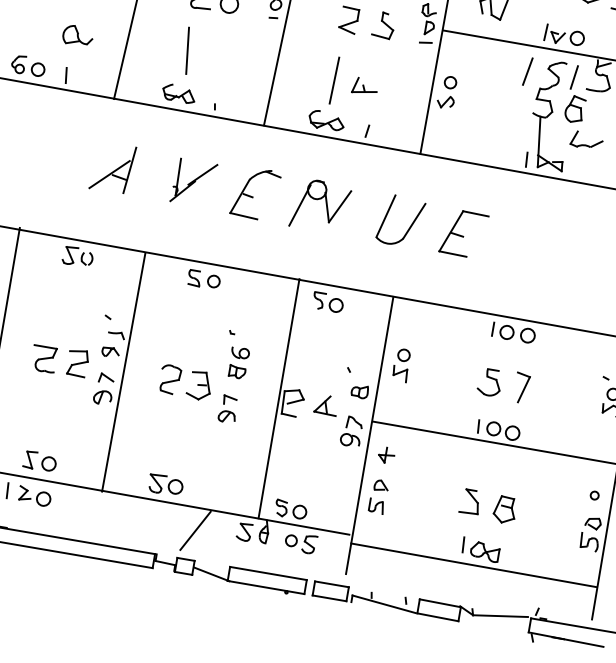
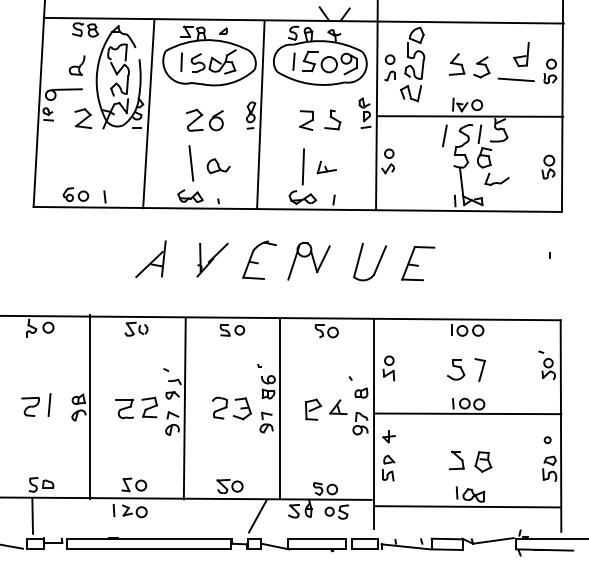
part: (77, 36) -> (218, 166), moved
line: (278, 398) -> (279, 408), moved

